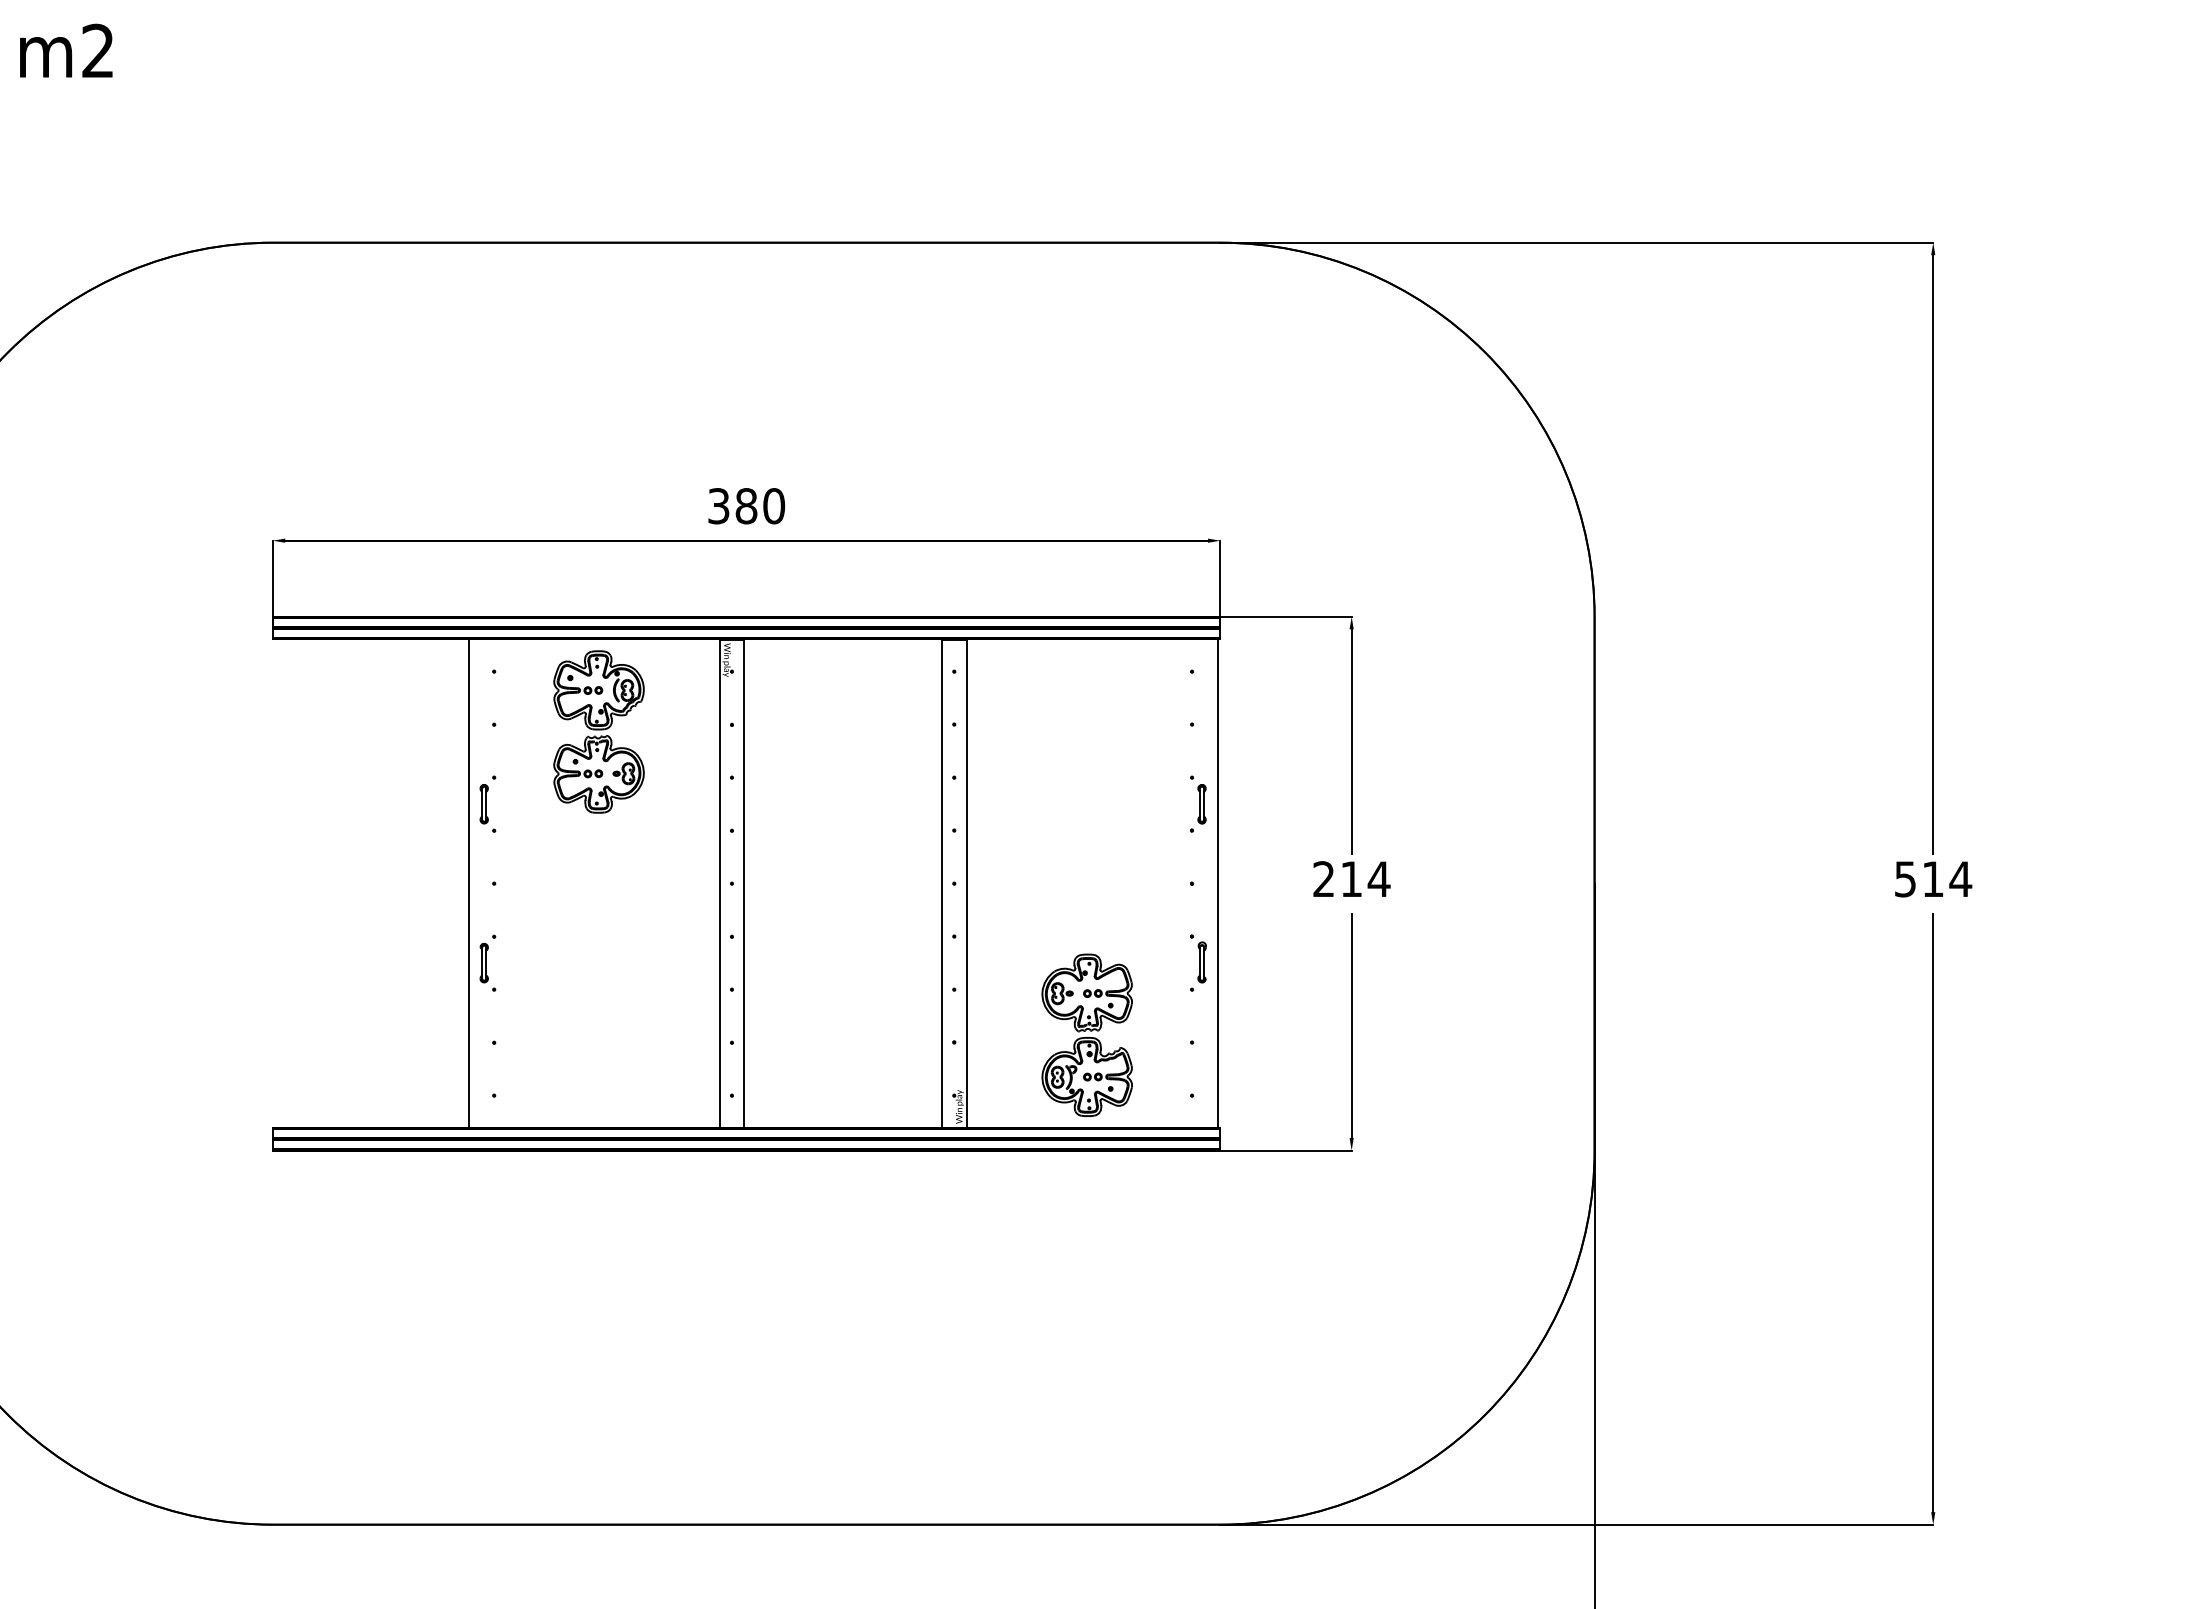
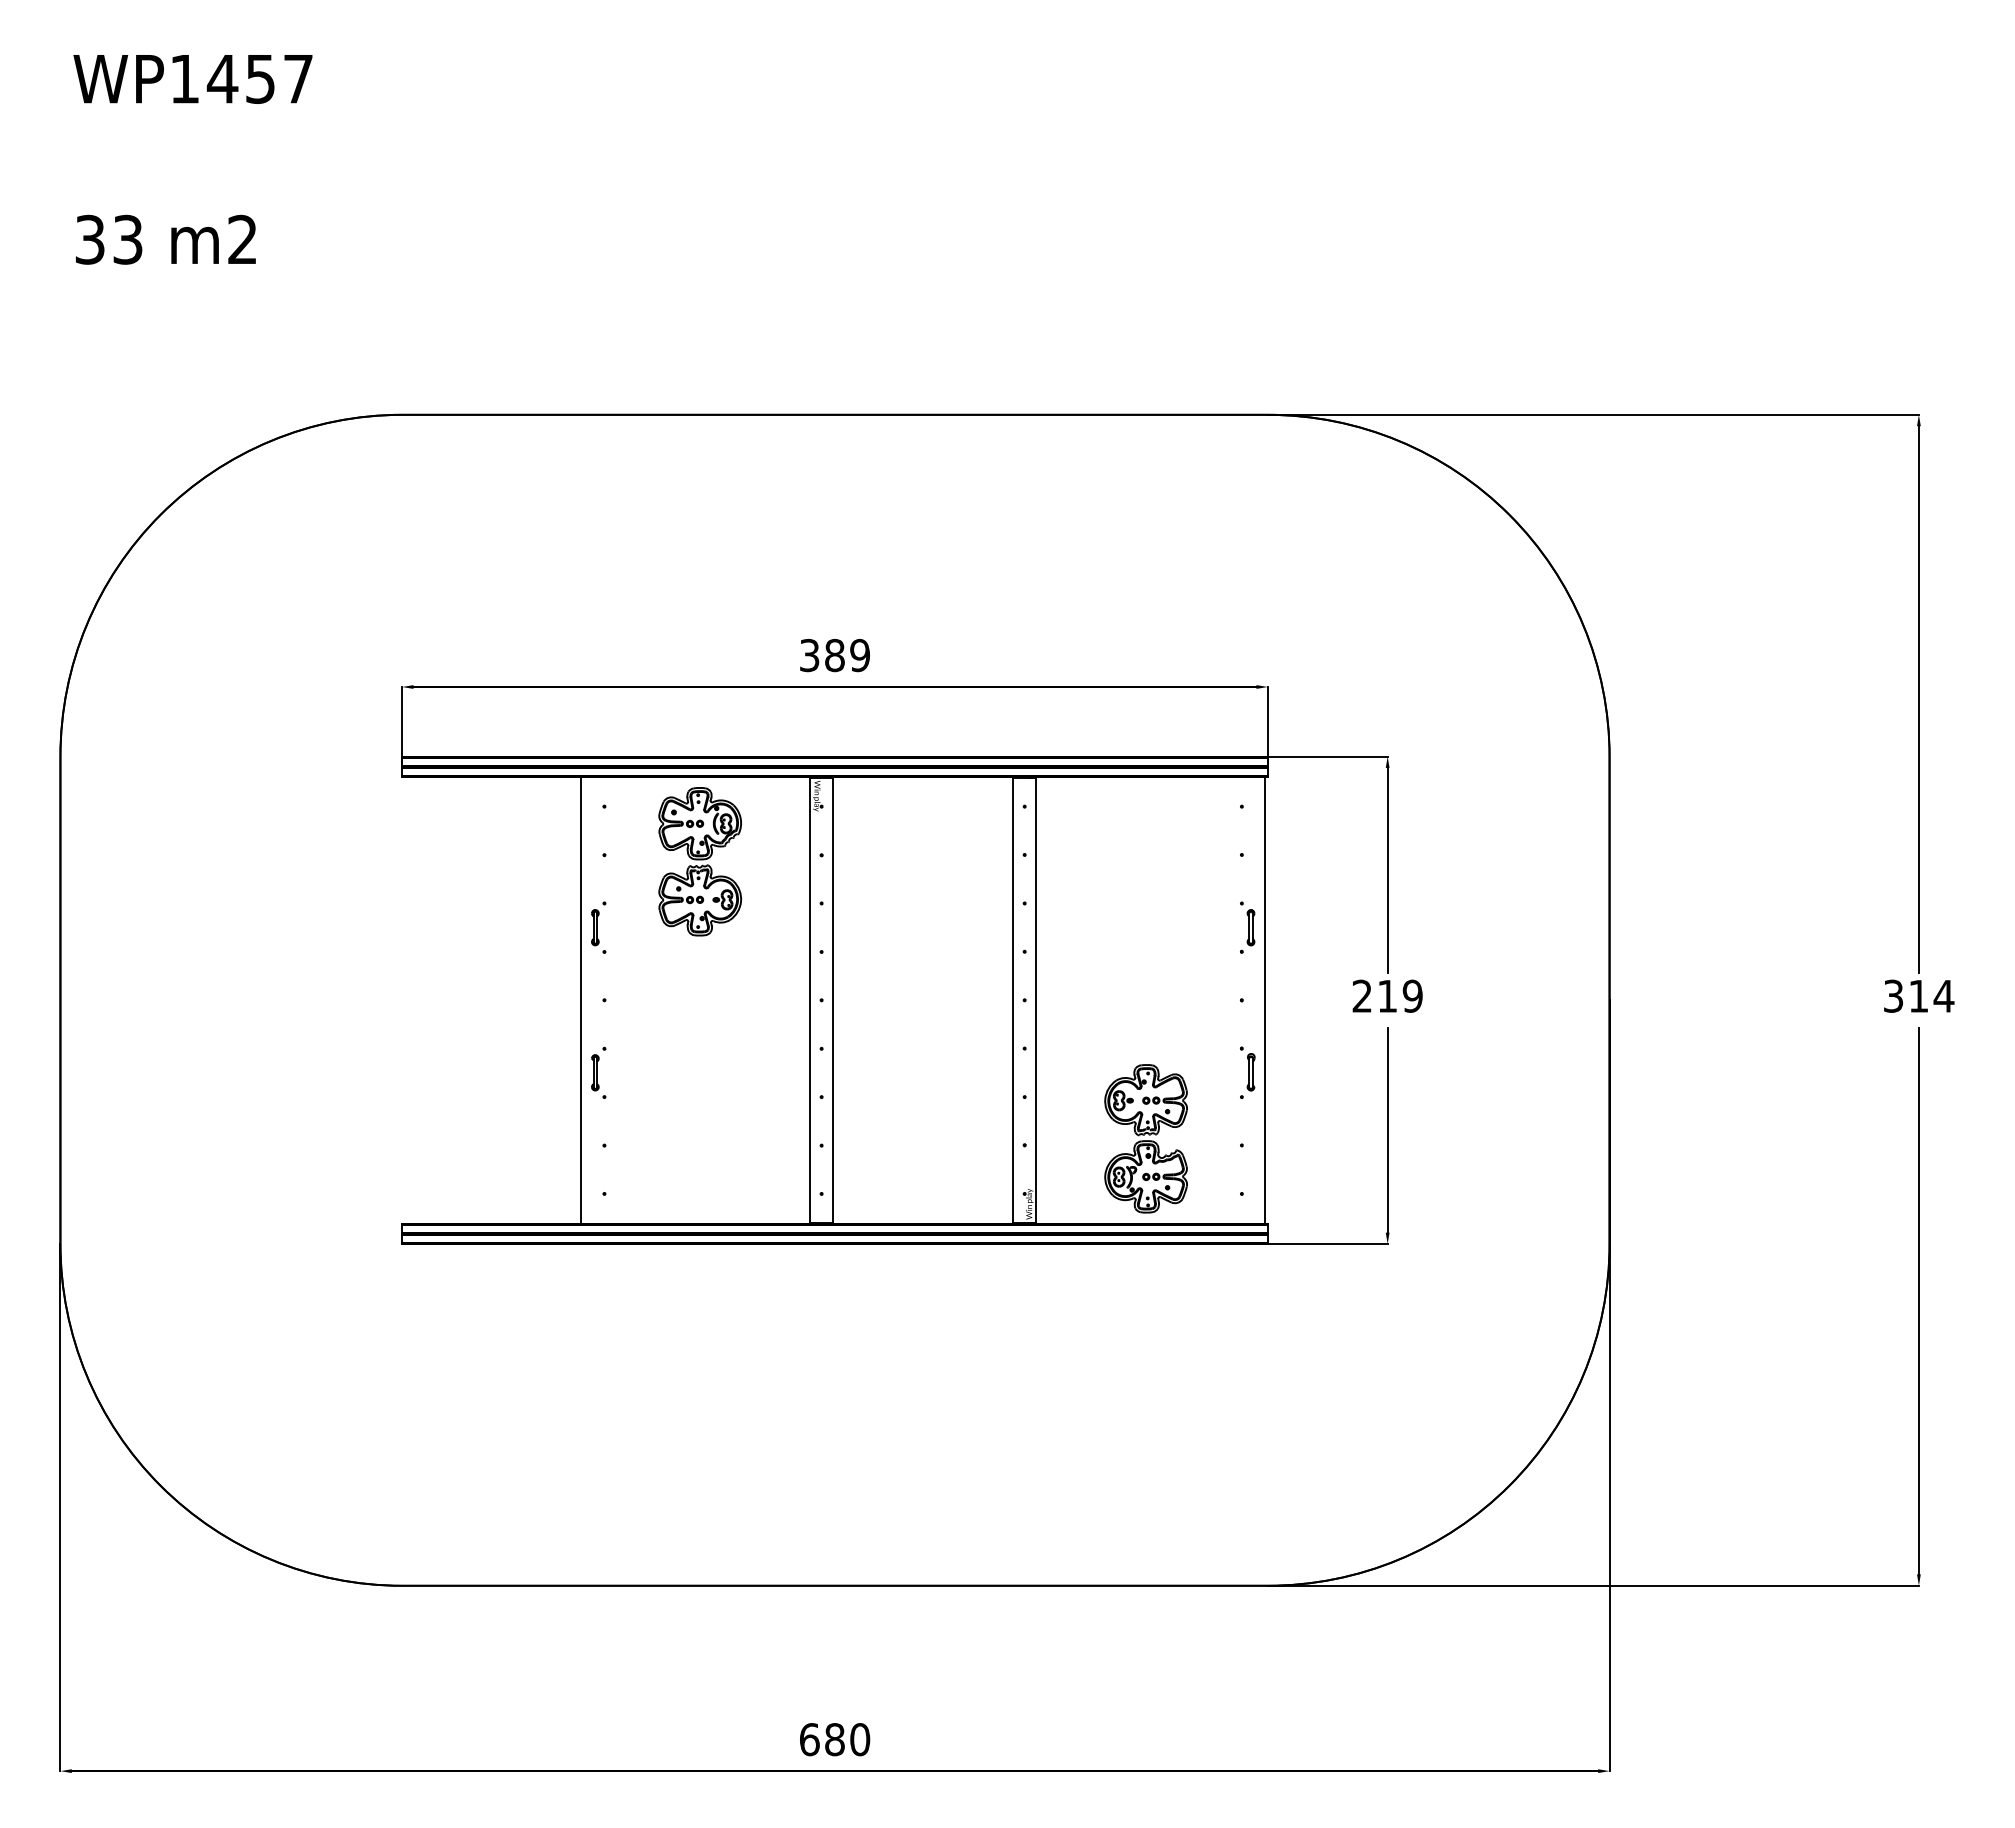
text: (774, 506) -> (860, 655), 380 -> 389
text: (1378, 878) -> (1412, 995), 214 -> 219
text: (1905, 878) -> (1893, 995), 514 -> 314

